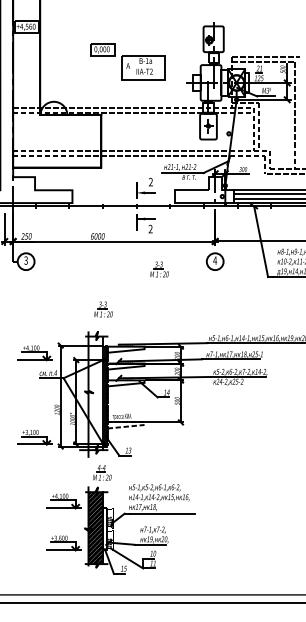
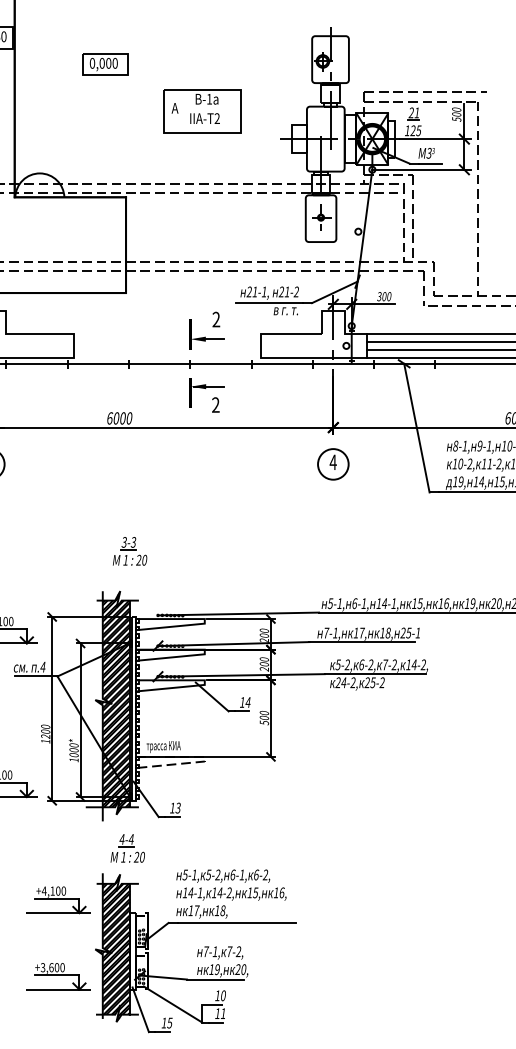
part: (102, 49) -> (104, 63), moved
part: (159, 269) -> (231, 478), removed
hatch: (94, 391) -> (113, 700), added

